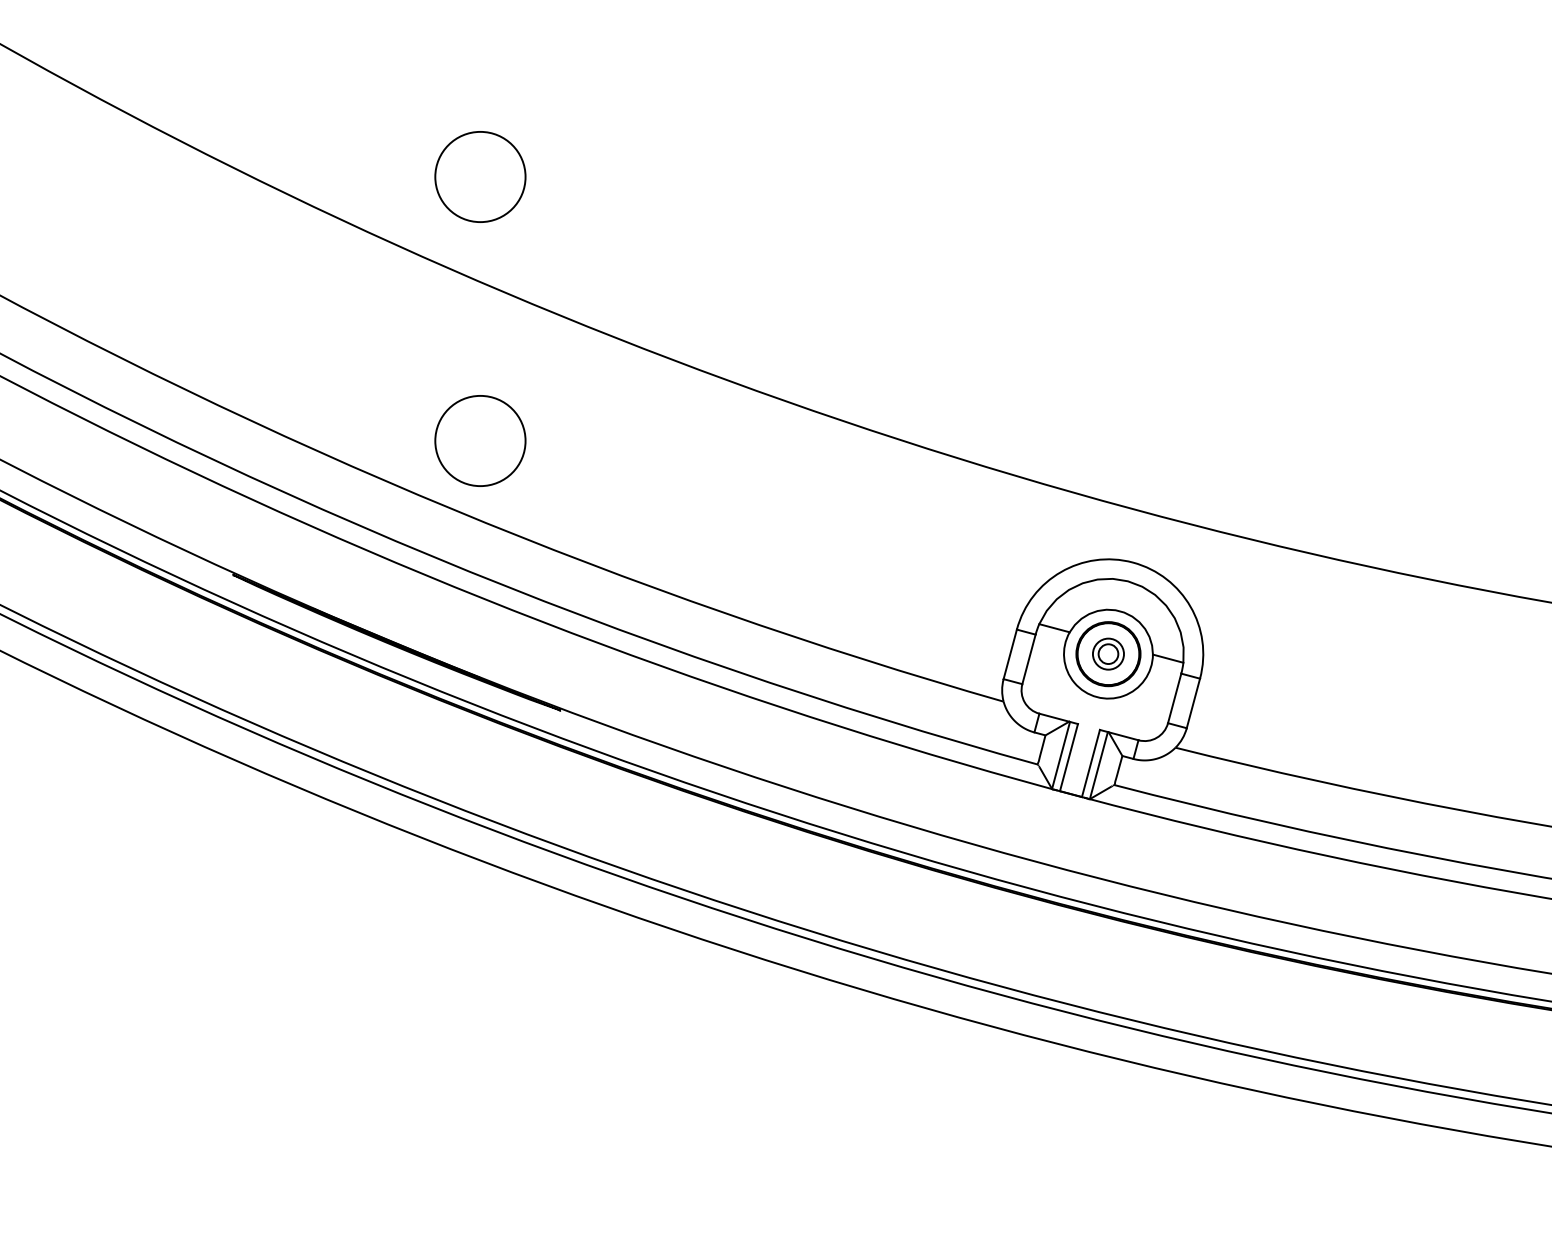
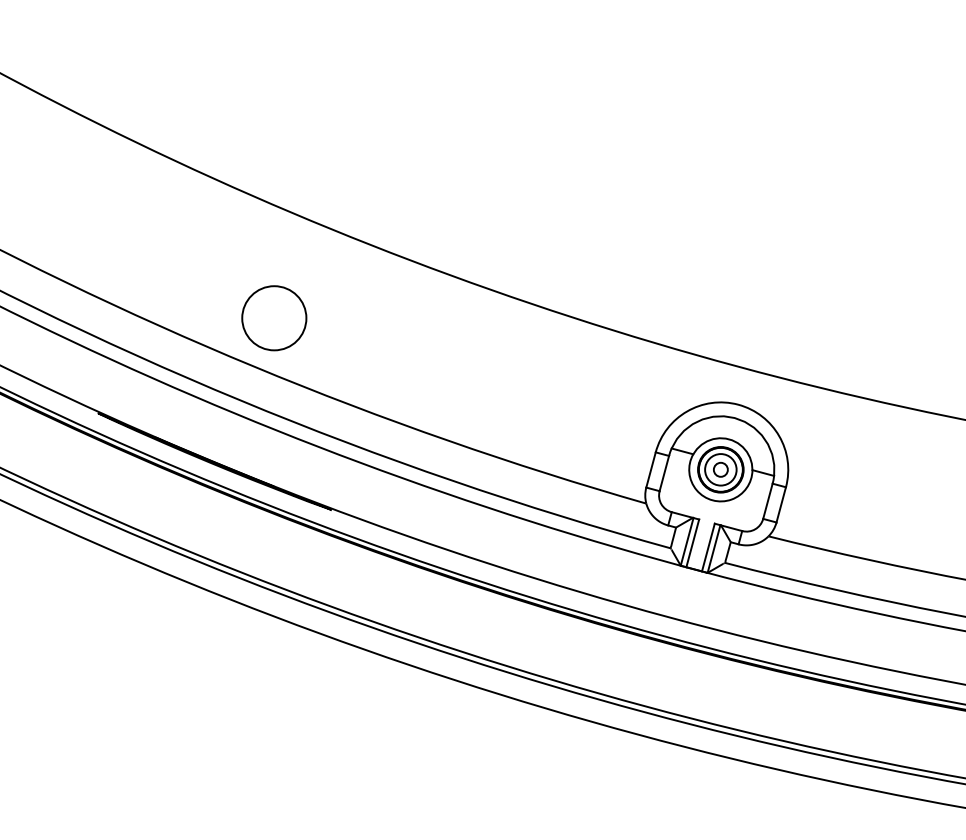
circle: (480, 176) -> (274, 130), removed
circle: (1108, 653) -> (720, 469), size x1.43

